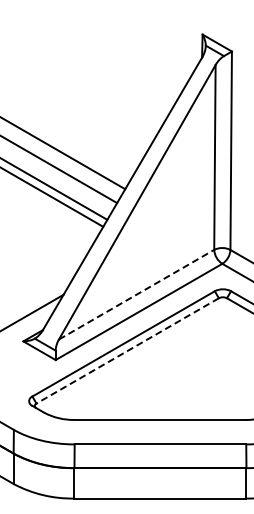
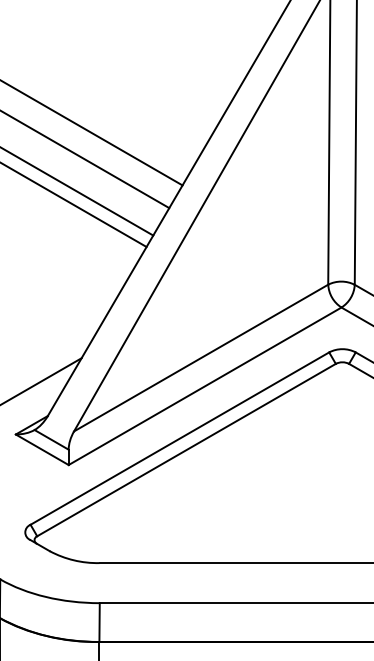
line: (136, 294) -> (200, 357), dashed -> solid
line: (127, 351) -> (186, 451), dashed -> solid

